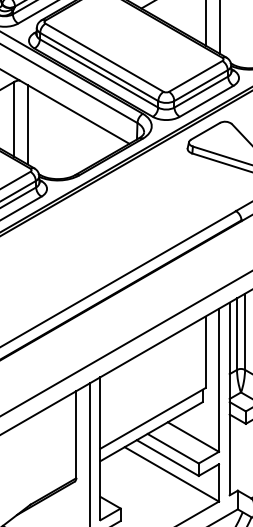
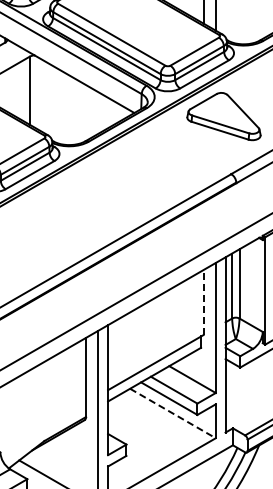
line: (27, 124) -> (41, 95), removed
line: (205, 352) -> (203, 302), solid -> dashed
line: (172, 474) -> (173, 413), solid -> dashed

